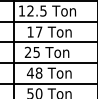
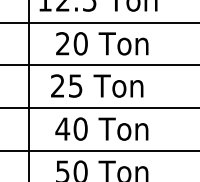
text: (34, 31) -> (71, 42), 17 -> 20
text: (38, 72) -> (79, 127), 48 -> 40

